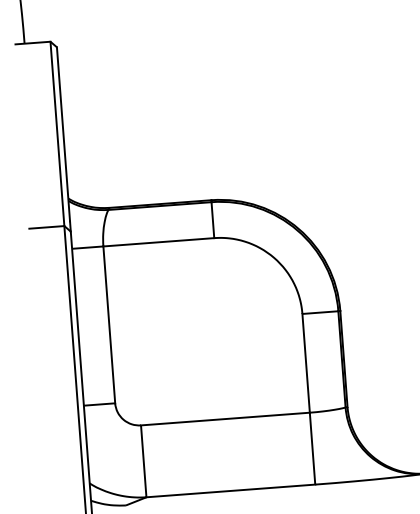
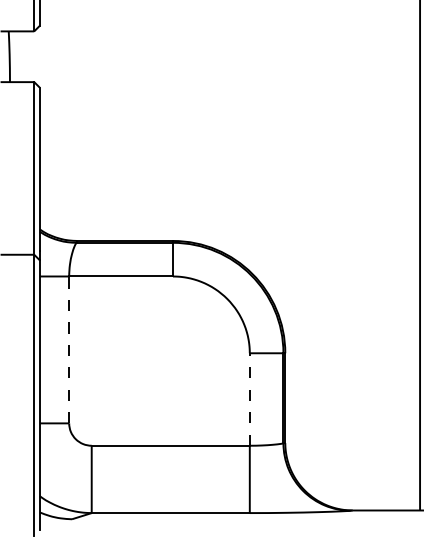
line: (109, 324) -> (69, 349), solid -> dashed
line: (305, 363) -> (249, 399), solid -> dashed

